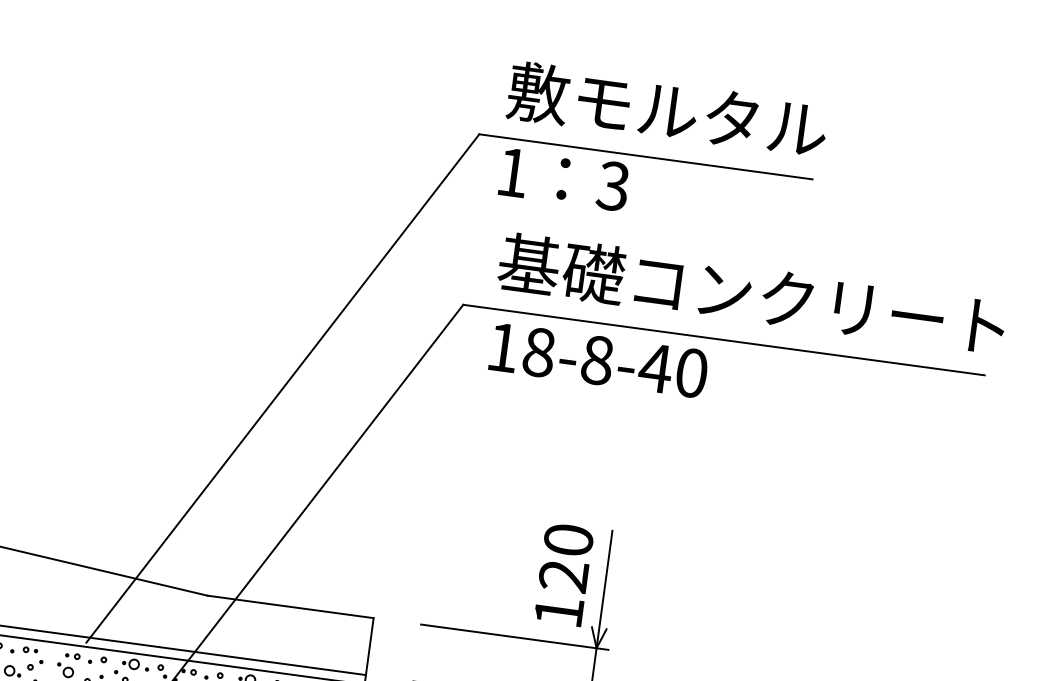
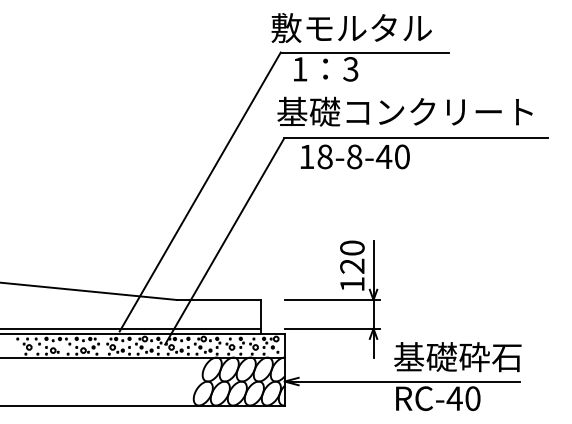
text: (667, 111) -> (351, 28), moved
text: (751, 293) -> (404, 111), moved

